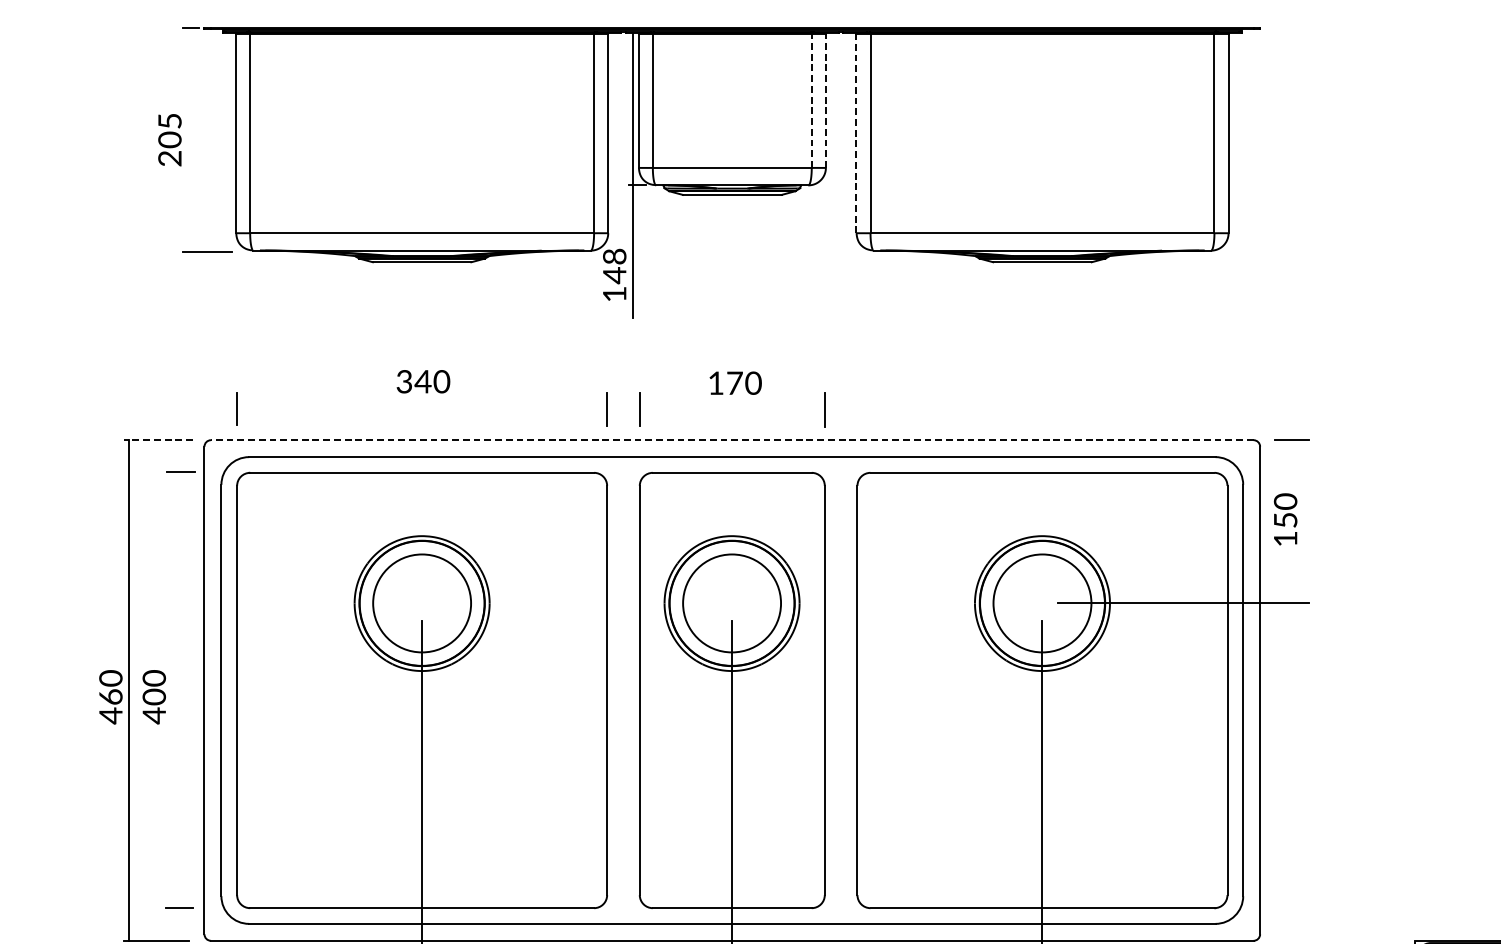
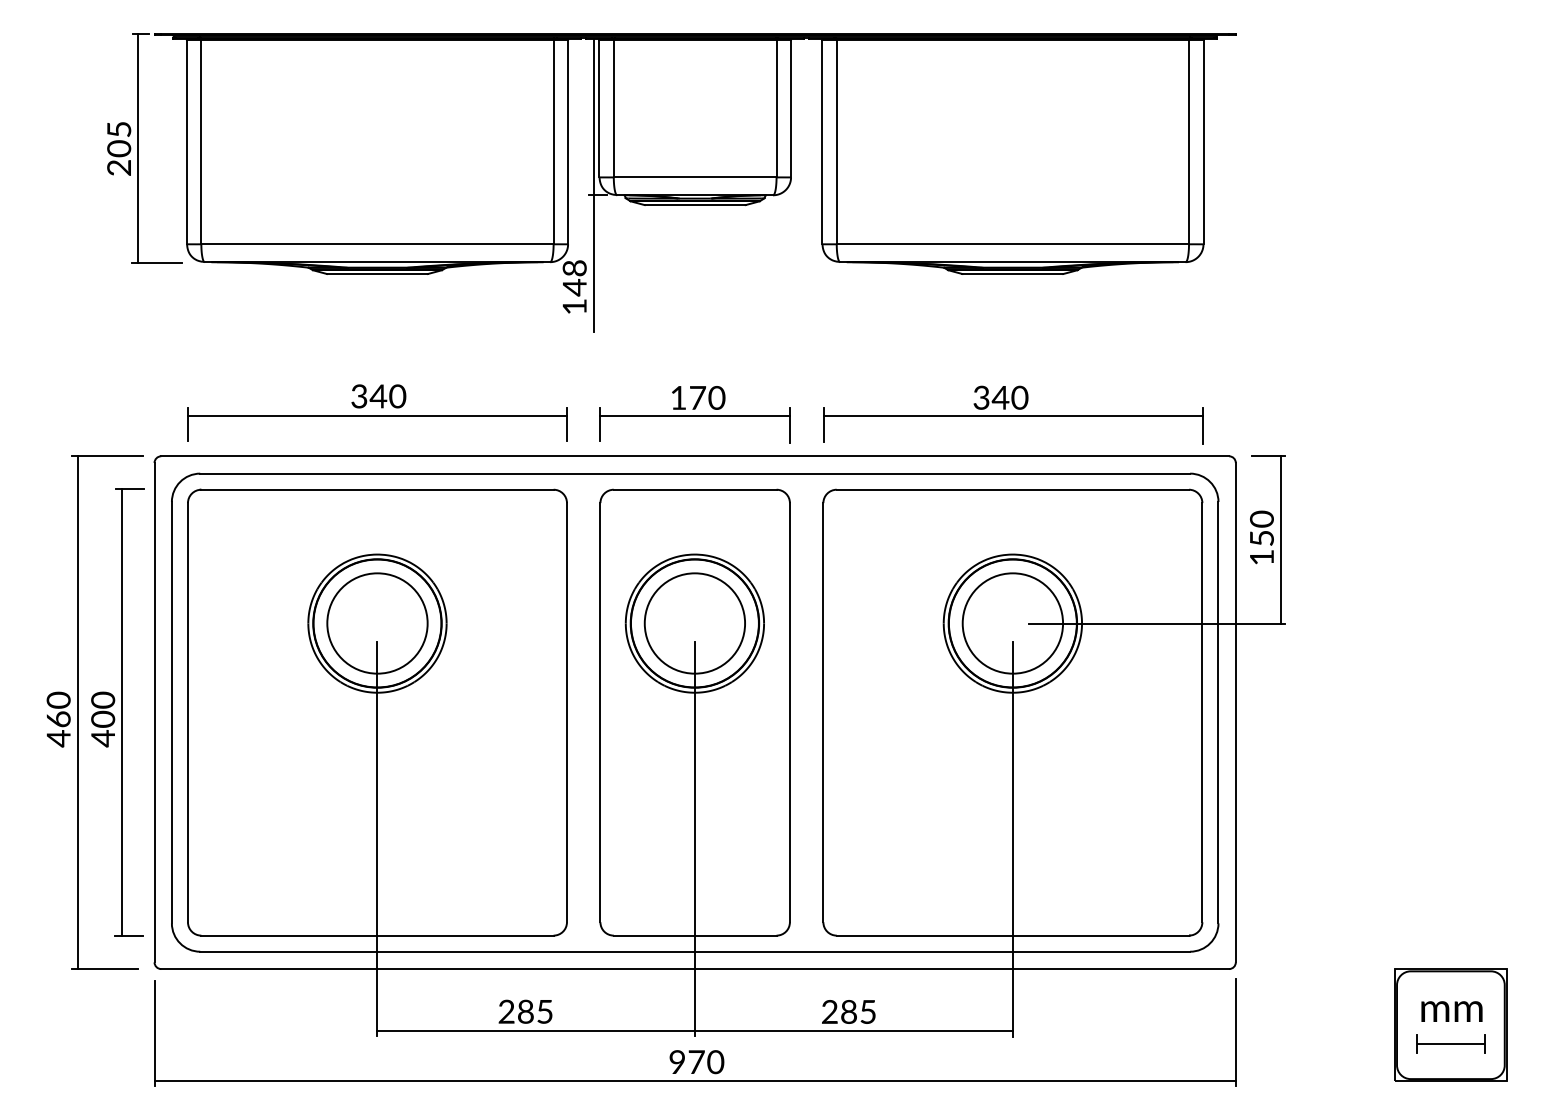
line: (811, 100) -> (776, 108), dashed -> solid
line: (826, 100) -> (791, 108), dashed -> solid
line: (856, 132) -> (822, 141), dashed -> solid
line: (187, 139) -> (137, 148), added
part: (1043, 399) -> (1013, 414), added
line: (421, 400) -> (376, 415), added
line: (731, 400) -> (694, 415), added
line: (158, 440) -> (107, 456), dashed -> solid
line: (732, 440) -> (695, 456), dashed -> solid
line: (1303, 521) -> (1280, 539), added
line: (173, 690) -> (122, 712), added

